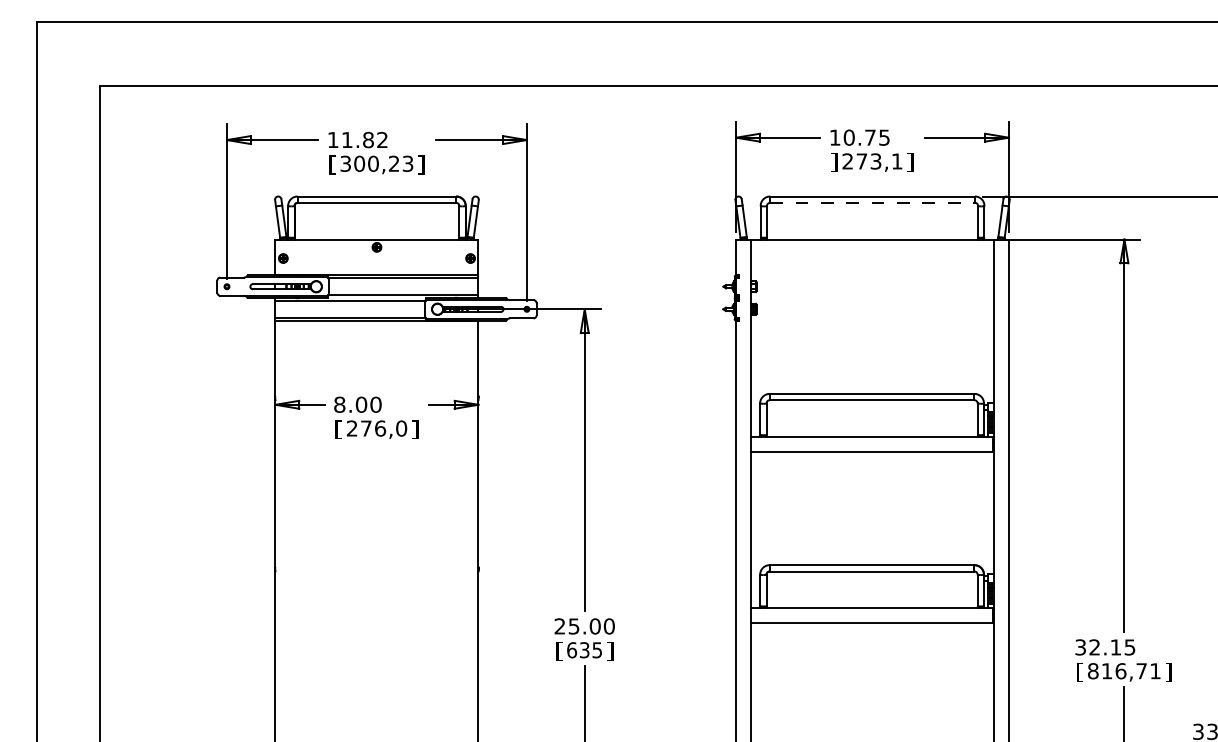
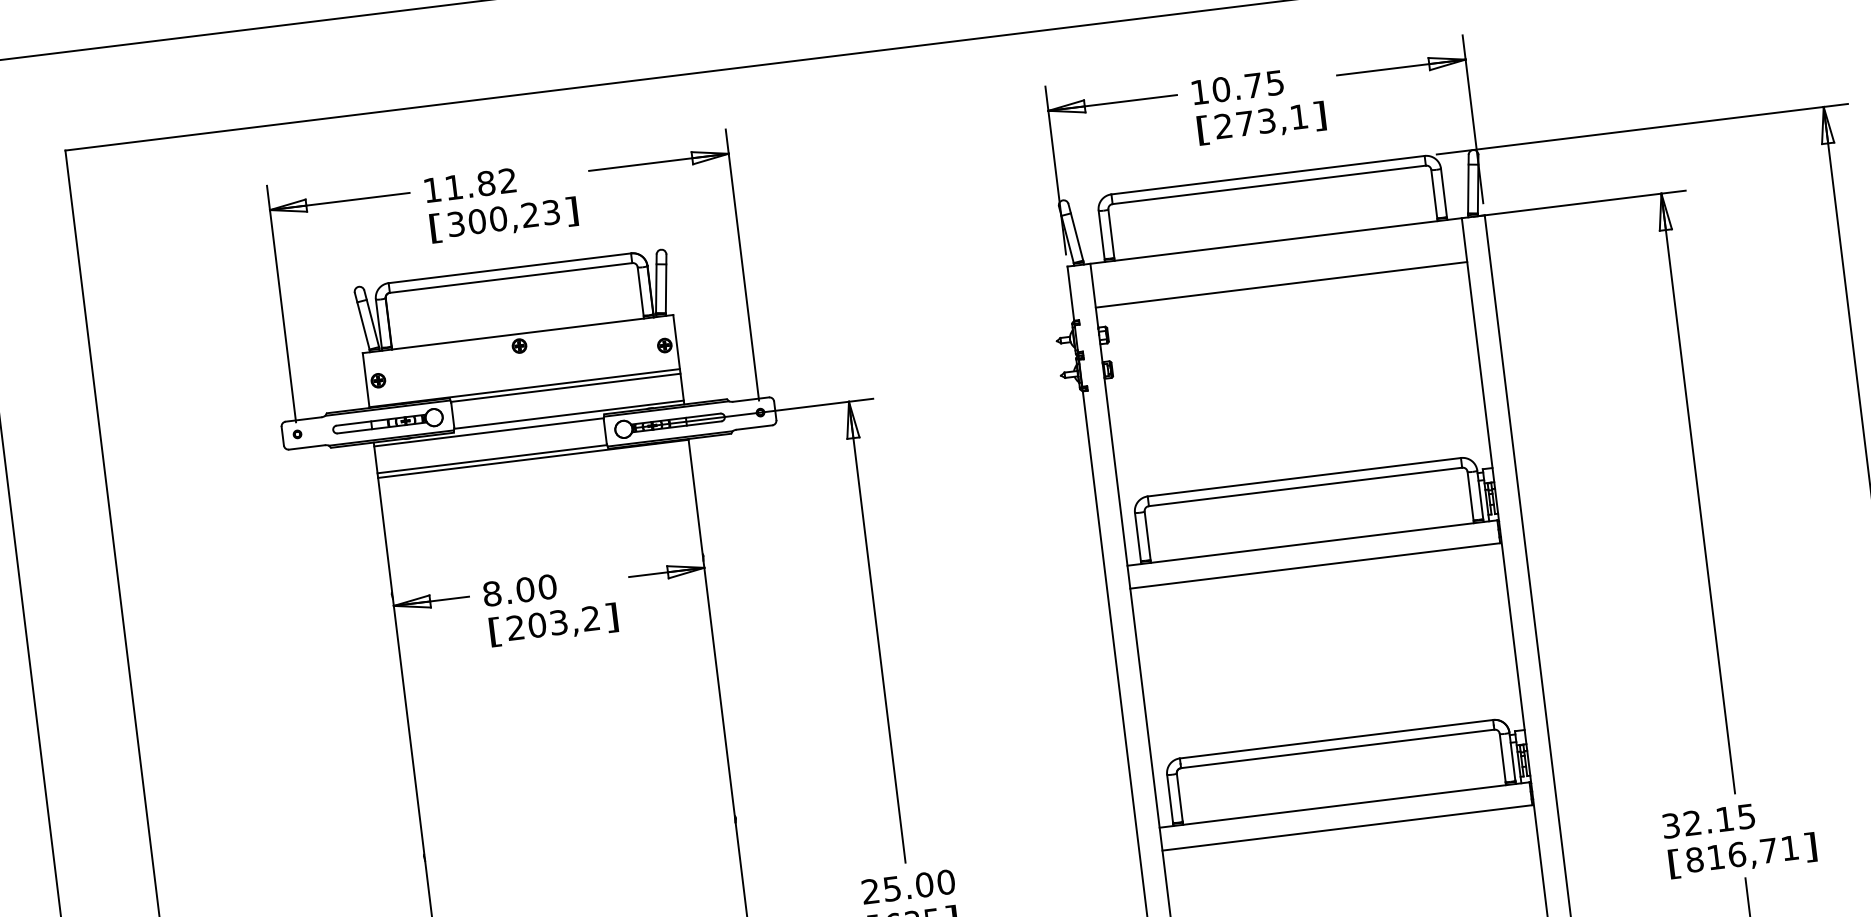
text: (834, 162) -> (1203, 130), ] -> [
line: (873, 202) -> (1270, 184), dashed -> solid
line: (872, 268) -> (1281, 285), added
text: (383, 428) -> (563, 621), 276,0 -> 203,2

